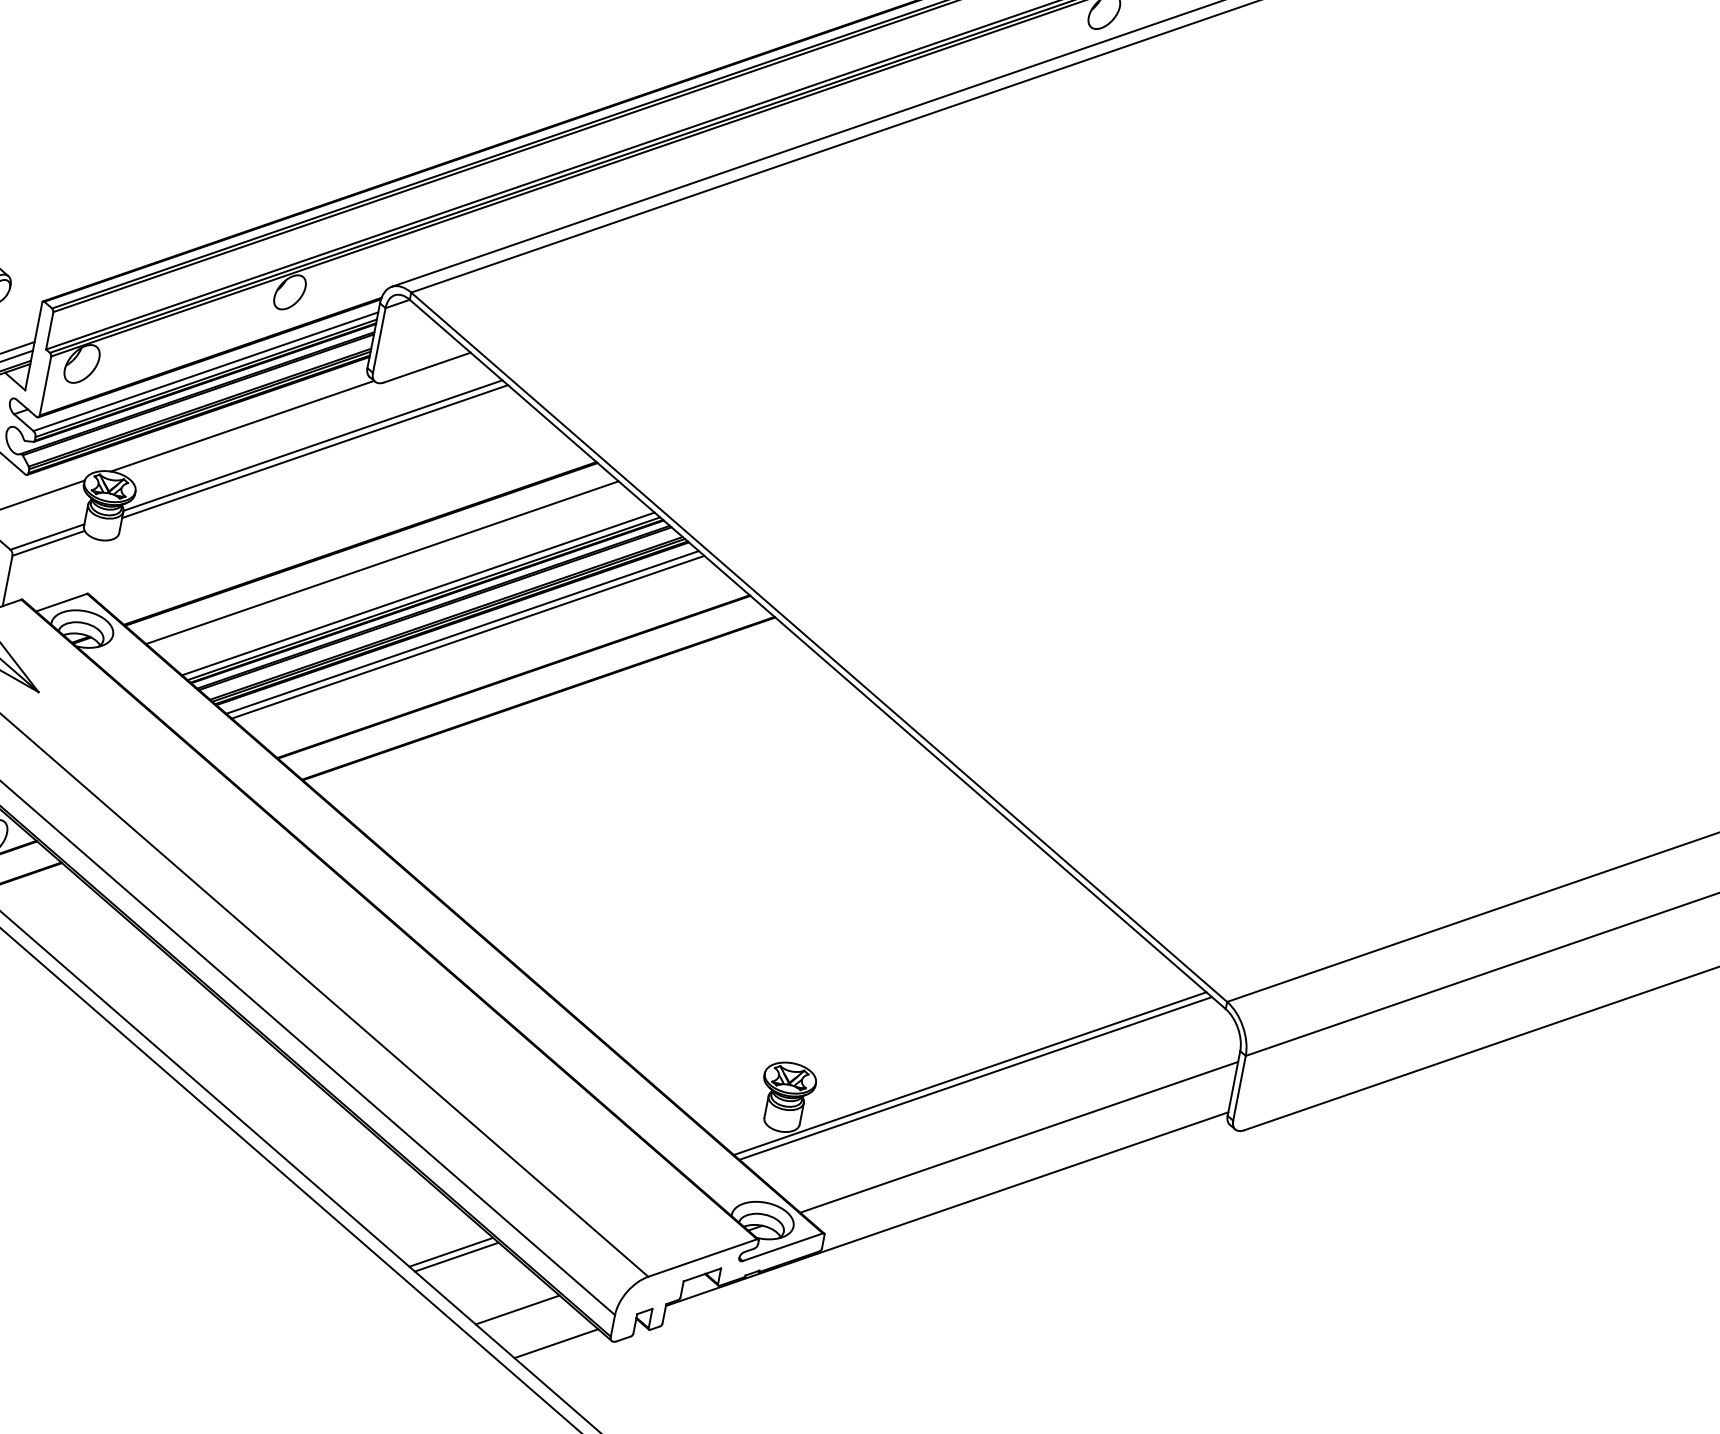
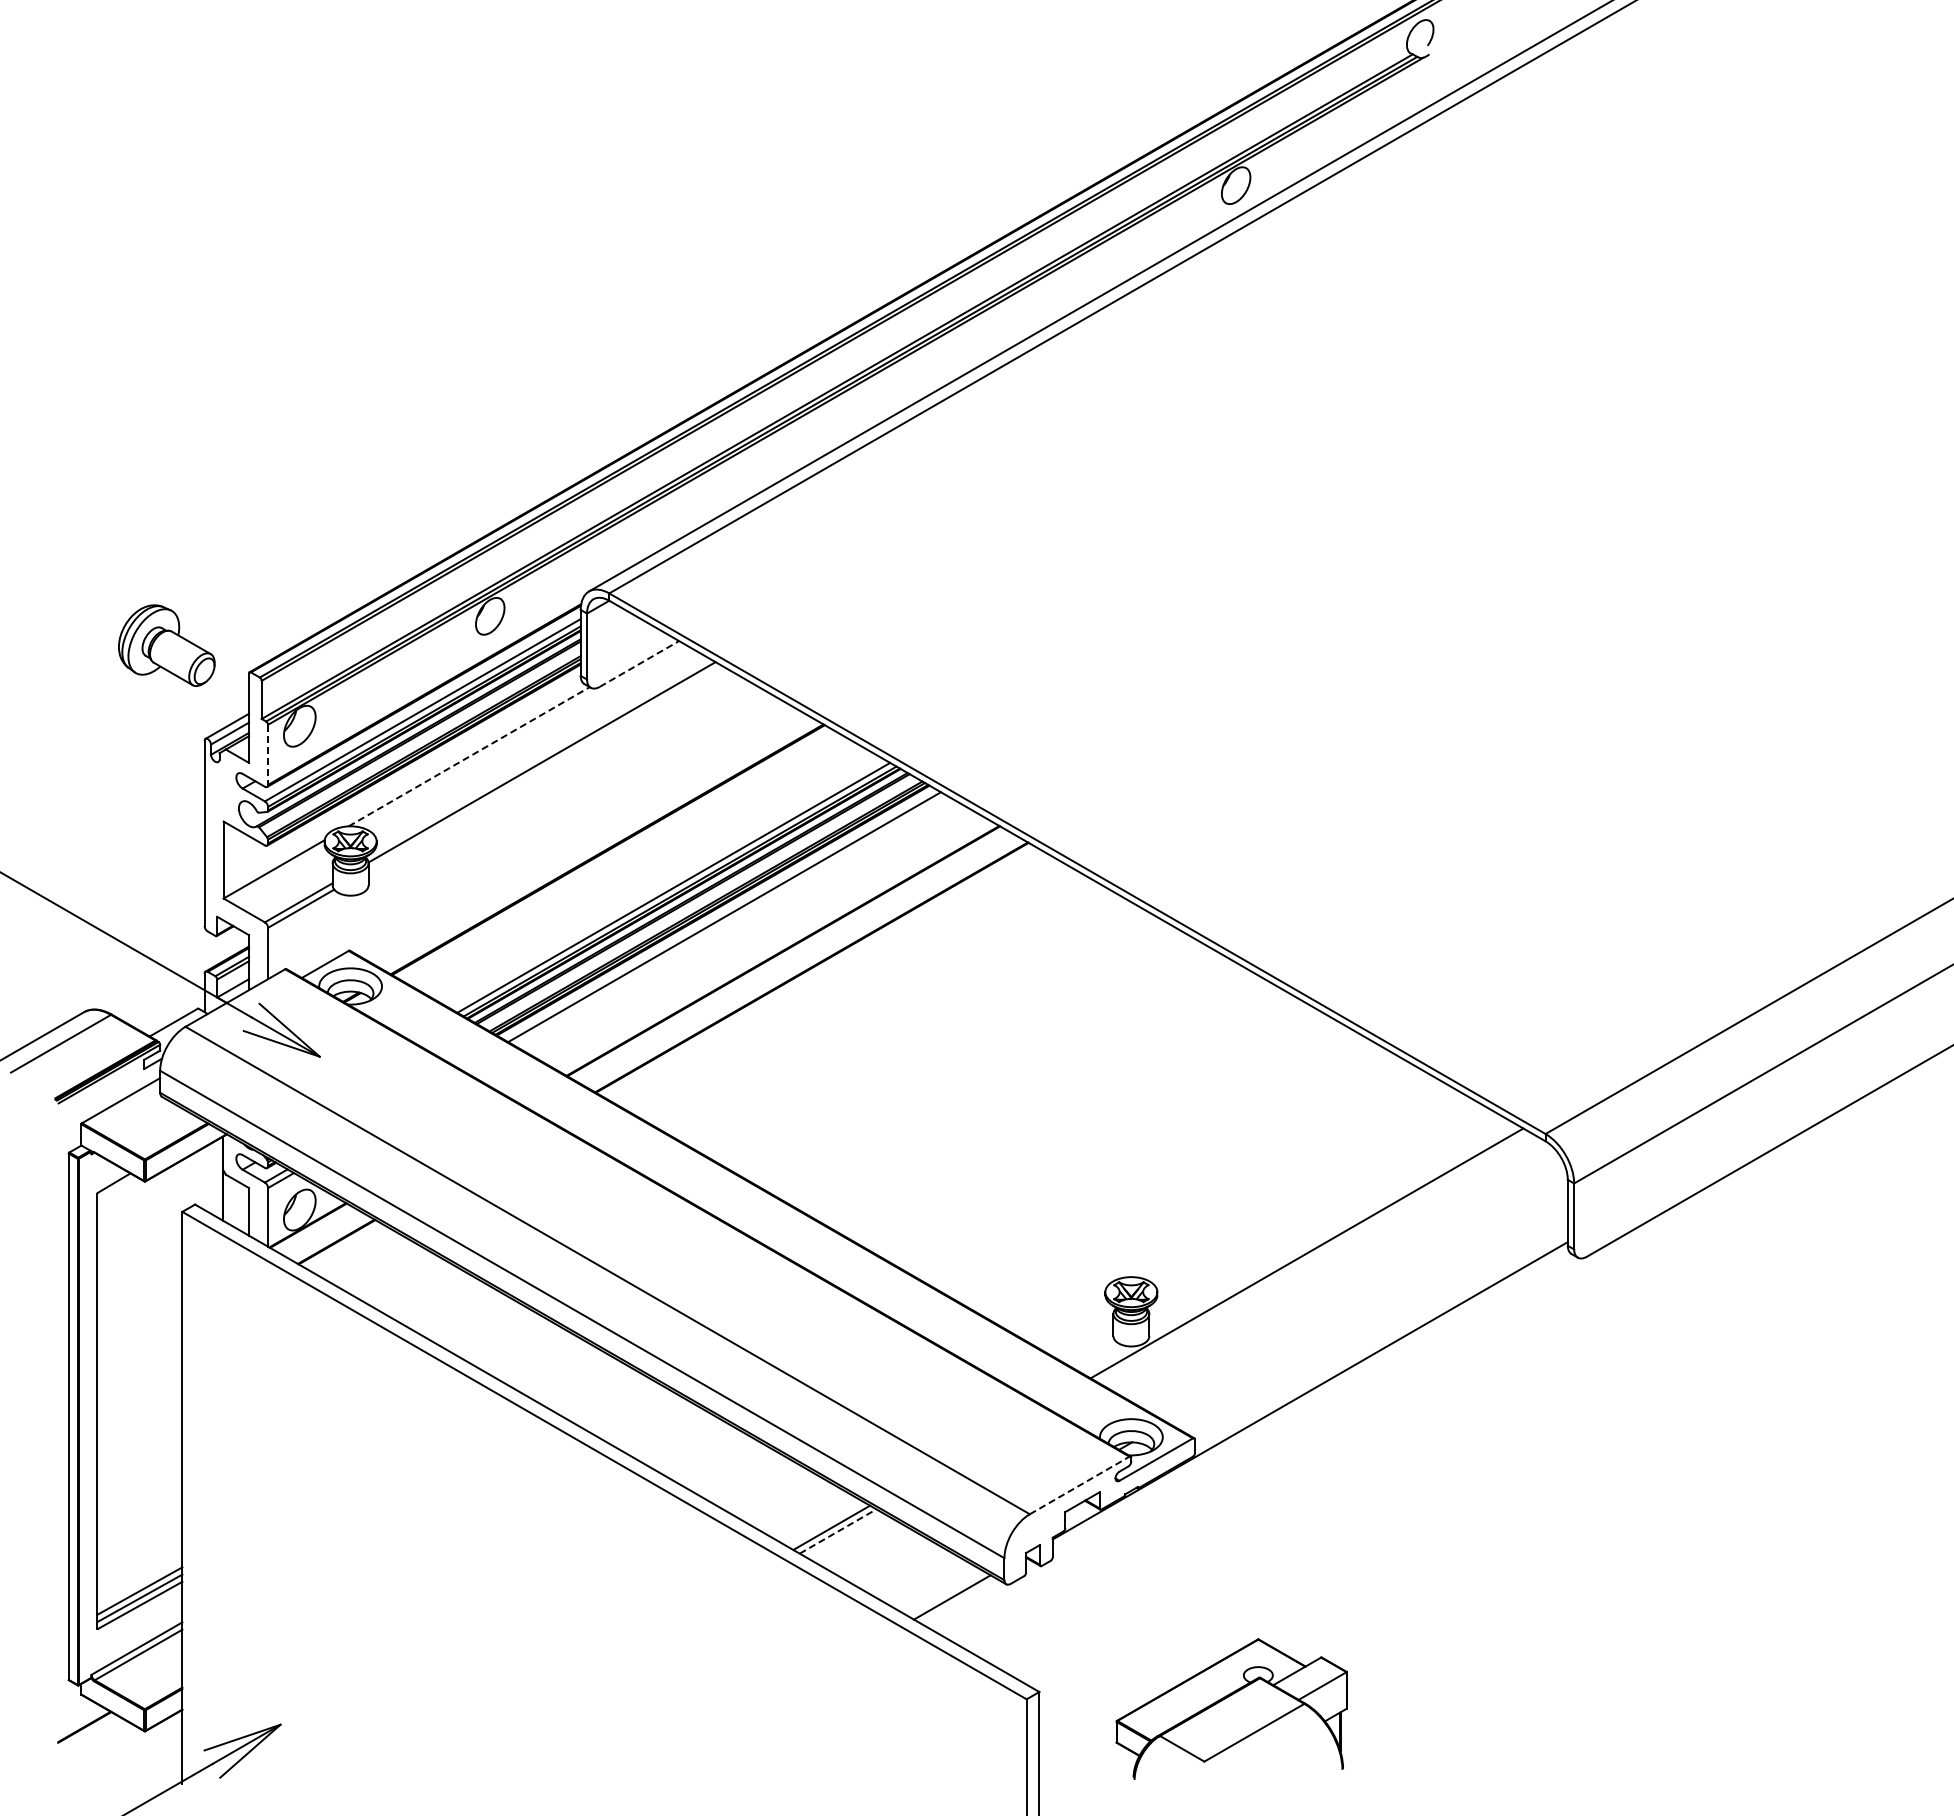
line: (427, 367) -> (639, 663), solid -> dashed
line: (45, 386) -> (268, 755), solid -> dashed
line: (242, 426) -> (469, 756), solid -> dashed
line: (314, 451) -> (544, 767), removed
line: (382, 562) -> (632, 863), removed
line: (467, 636) -> (730, 920), removed
line: (974, 1078) -> (1312, 1257), removed
line: (1018, 1137) -> (1366, 1306), removed
line: (457, 1257) -> (838, 1531), solid -> dashed
line: (702, 1258) -> (1079, 1485), solid -> dashed
line: (517, 1309) -> (907, 1571), removed

